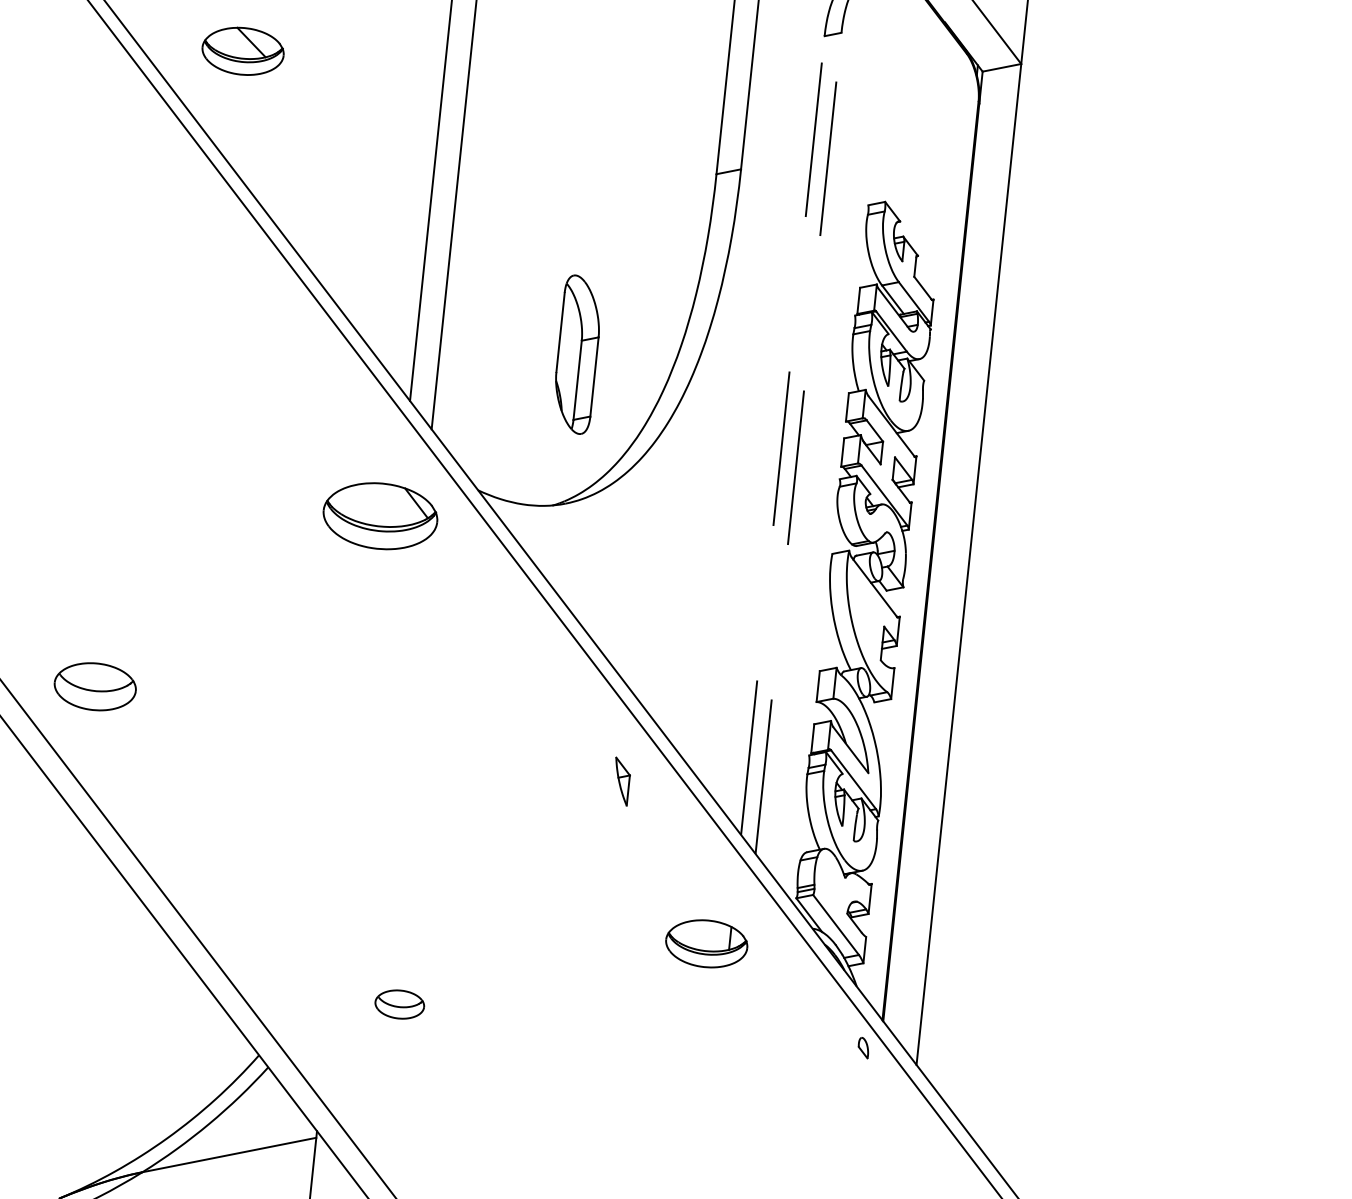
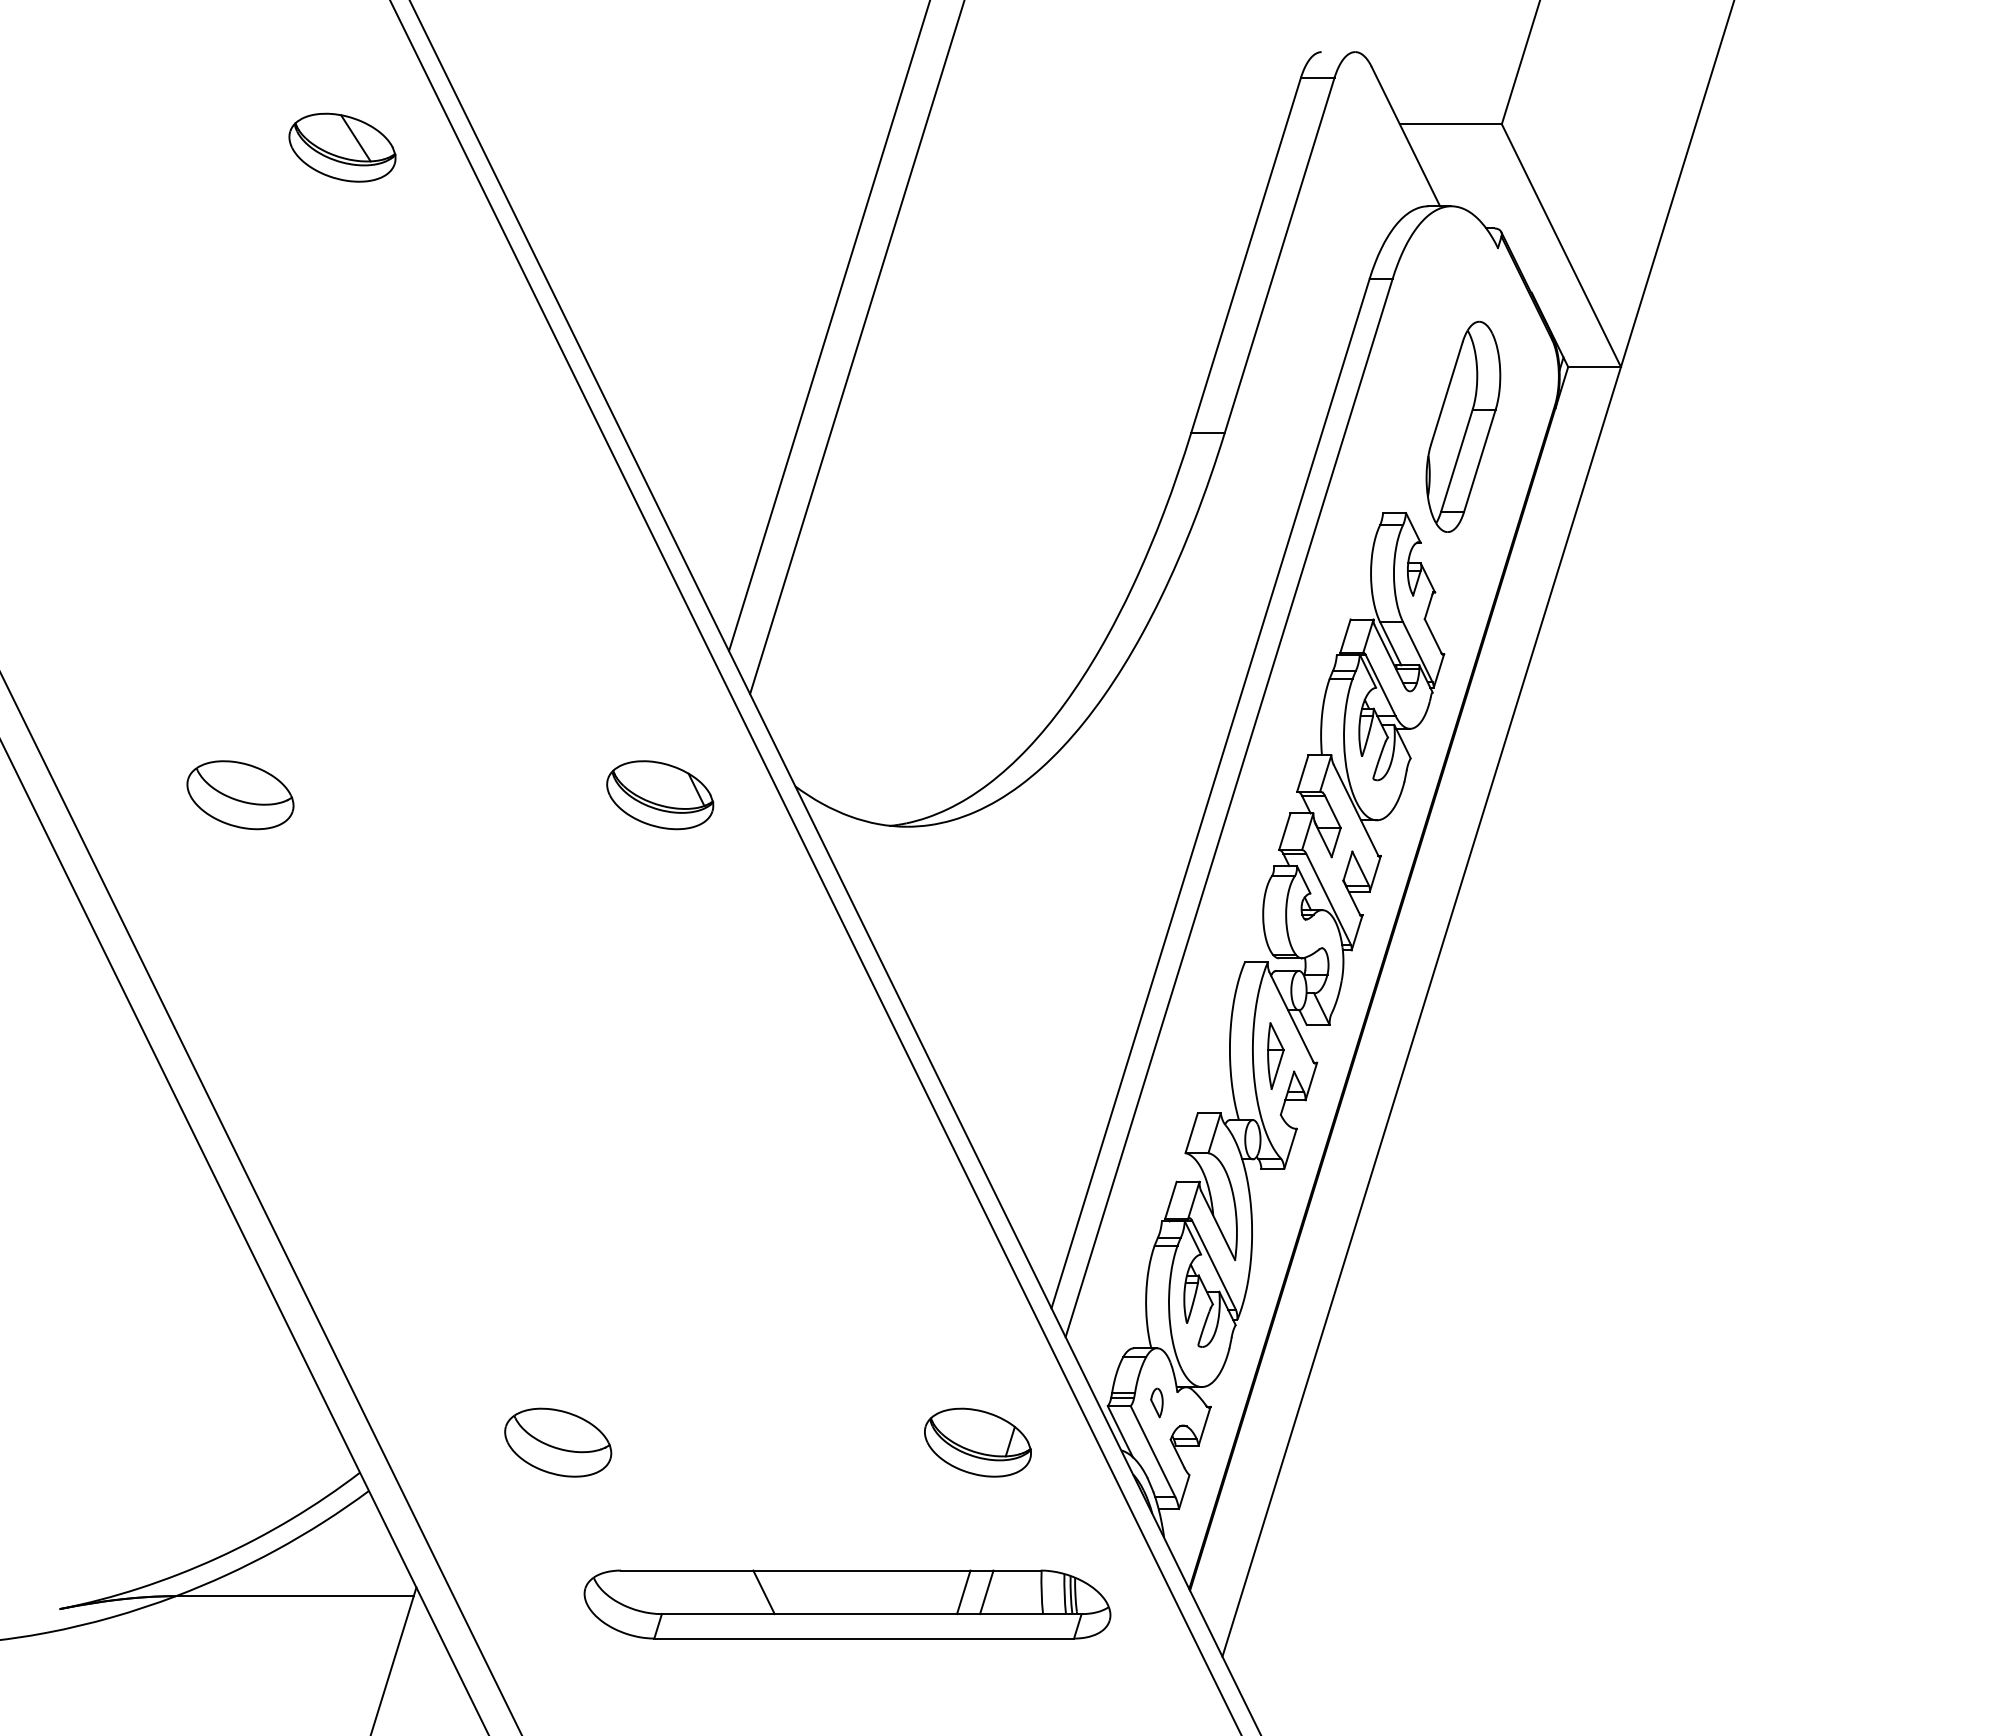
part: (243, 51) -> (342, 147), moved
part: (577, 354) -> (1463, 426), moved
line: (782, 435) -> (1210, 793), dashed -> solid
line: (798, 443) -> (1229, 808), dashed -> solid
part: (380, 516) -> (660, 795), size x0.71
part: (95, 687) -> (240, 795), moved
part: (624, 780) -> (1275, 1055), moved
part: (399, 1004) -> (558, 1442), size x1.67
part: (863, 1048) -> (1156, 1402), moved
part: (634, 1081) -> (847, 1604), added

